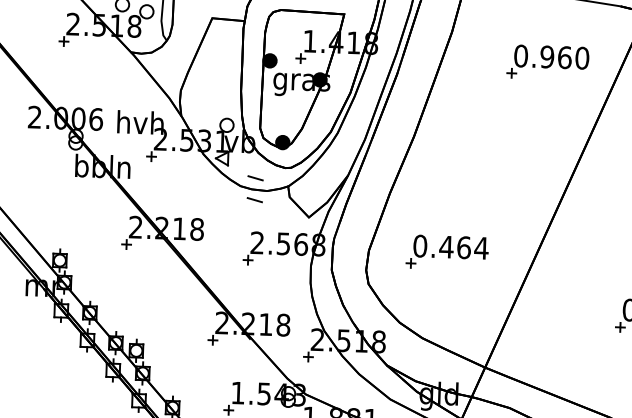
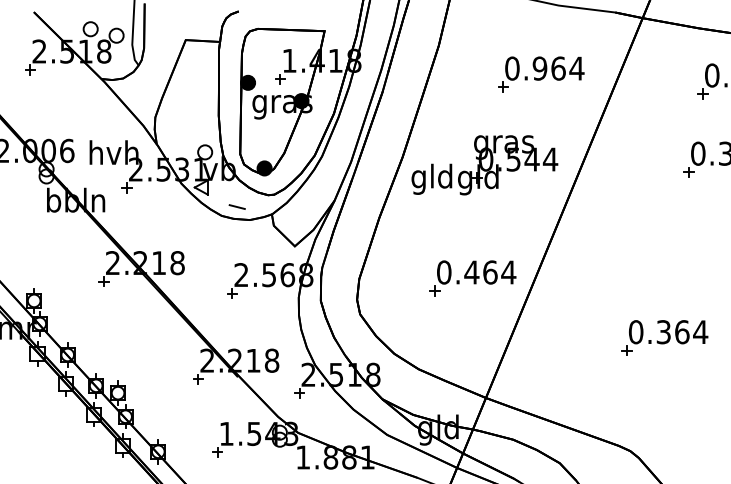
text: (581, 58) -> (576, 68), 0.960 -> 0.964
part: (491, 147) -> (484, 165), added
line: (254, 199) -> (236, 229), removed
part: (446, 252) -> (472, 278), moved

